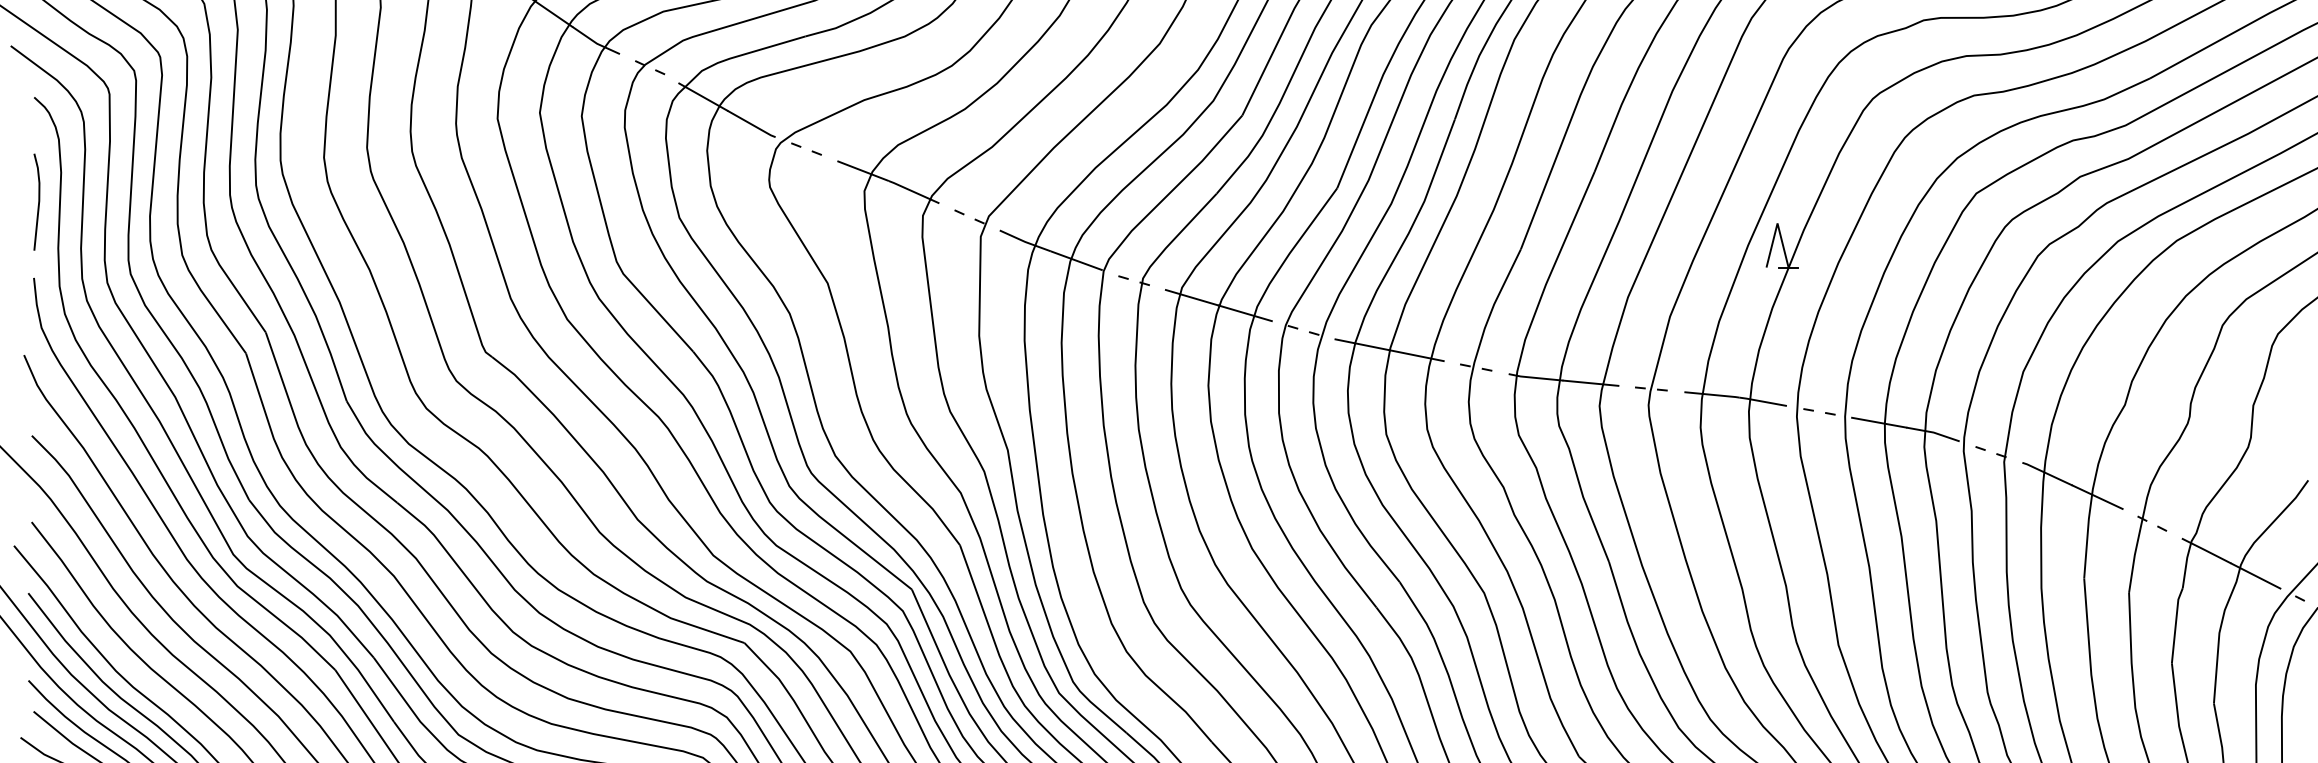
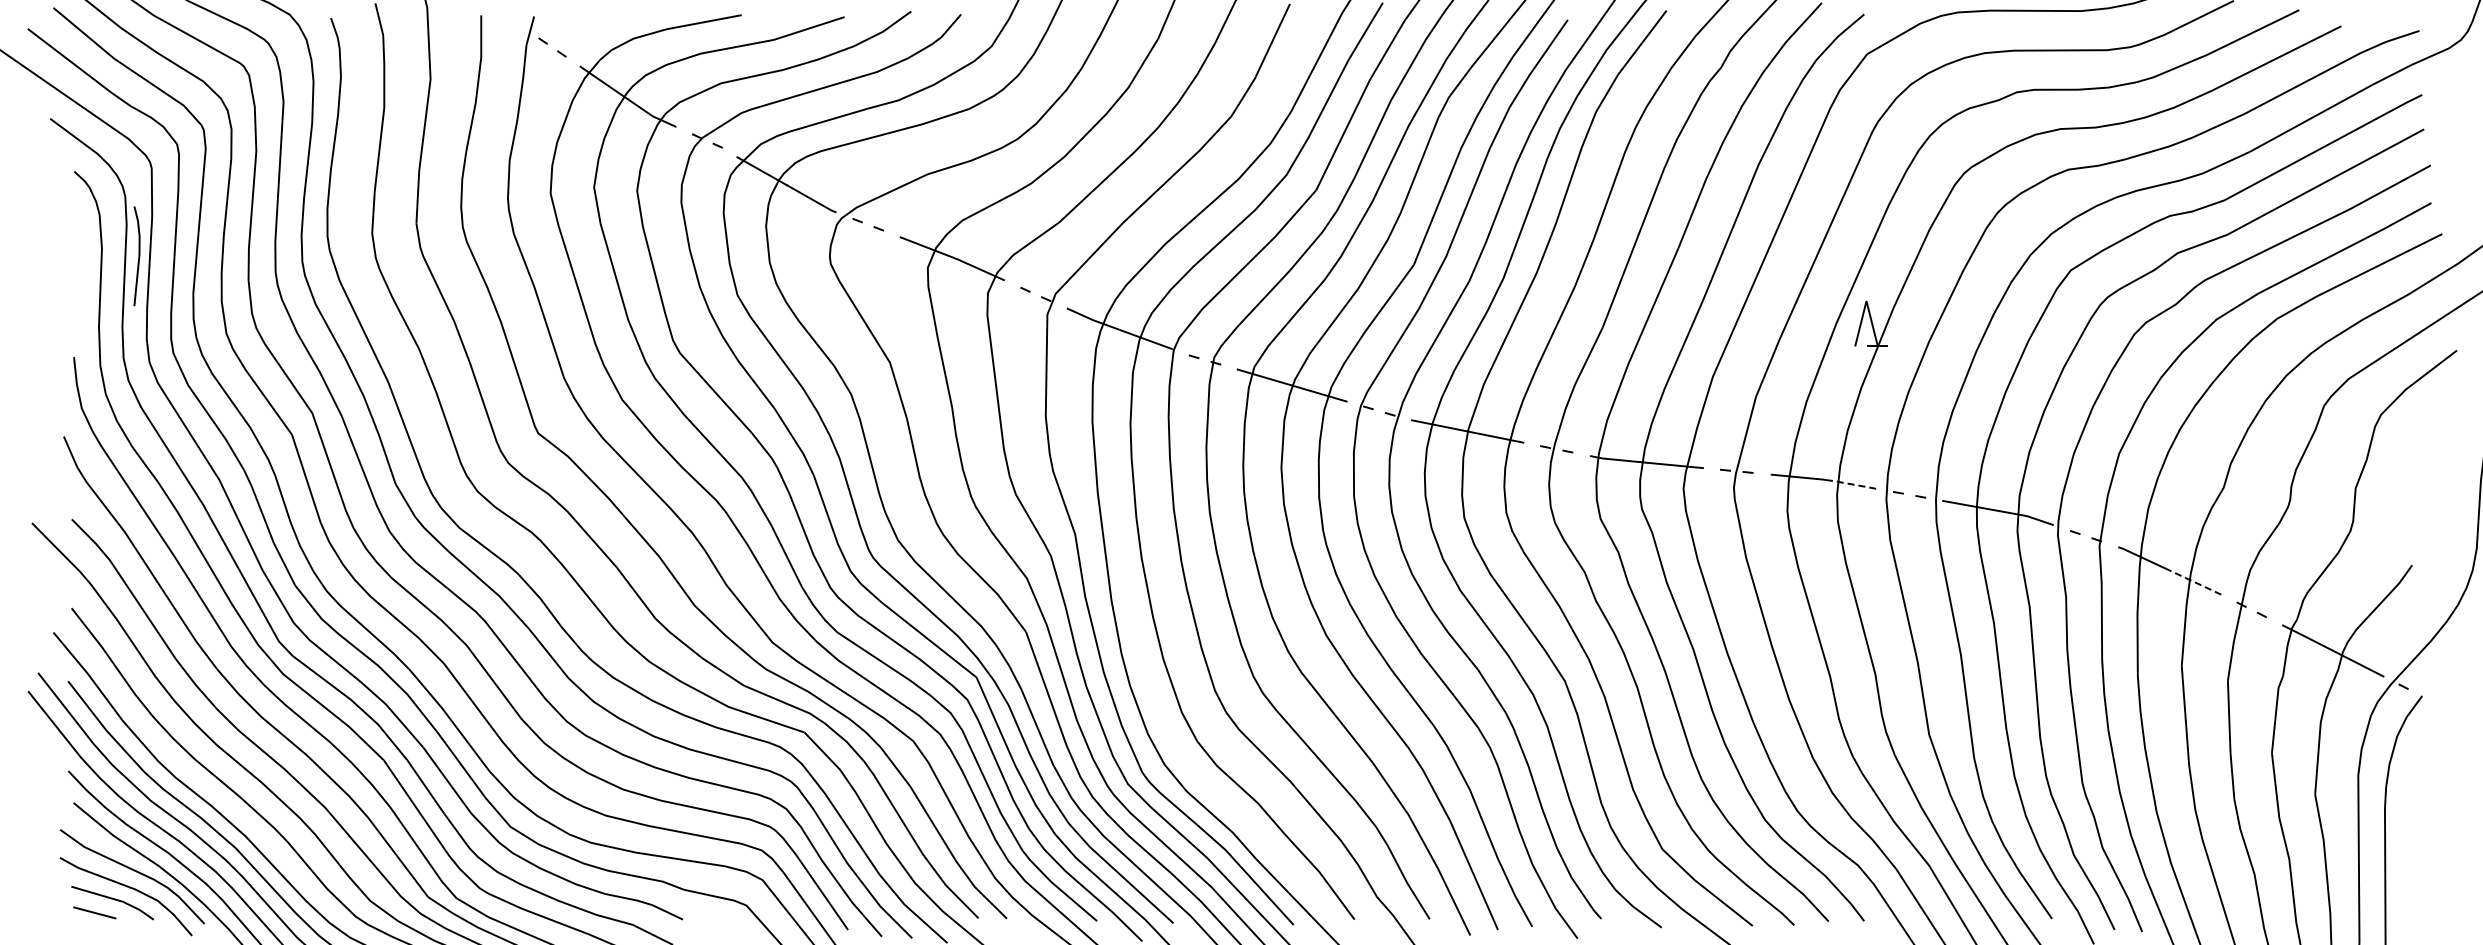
line: (38, 202) -> (138, 256), moved
line: (1761, 401) -> (1850, 484), solid -> dashed
line: (2097, 497) -> (2195, 582), solid -> dashed

